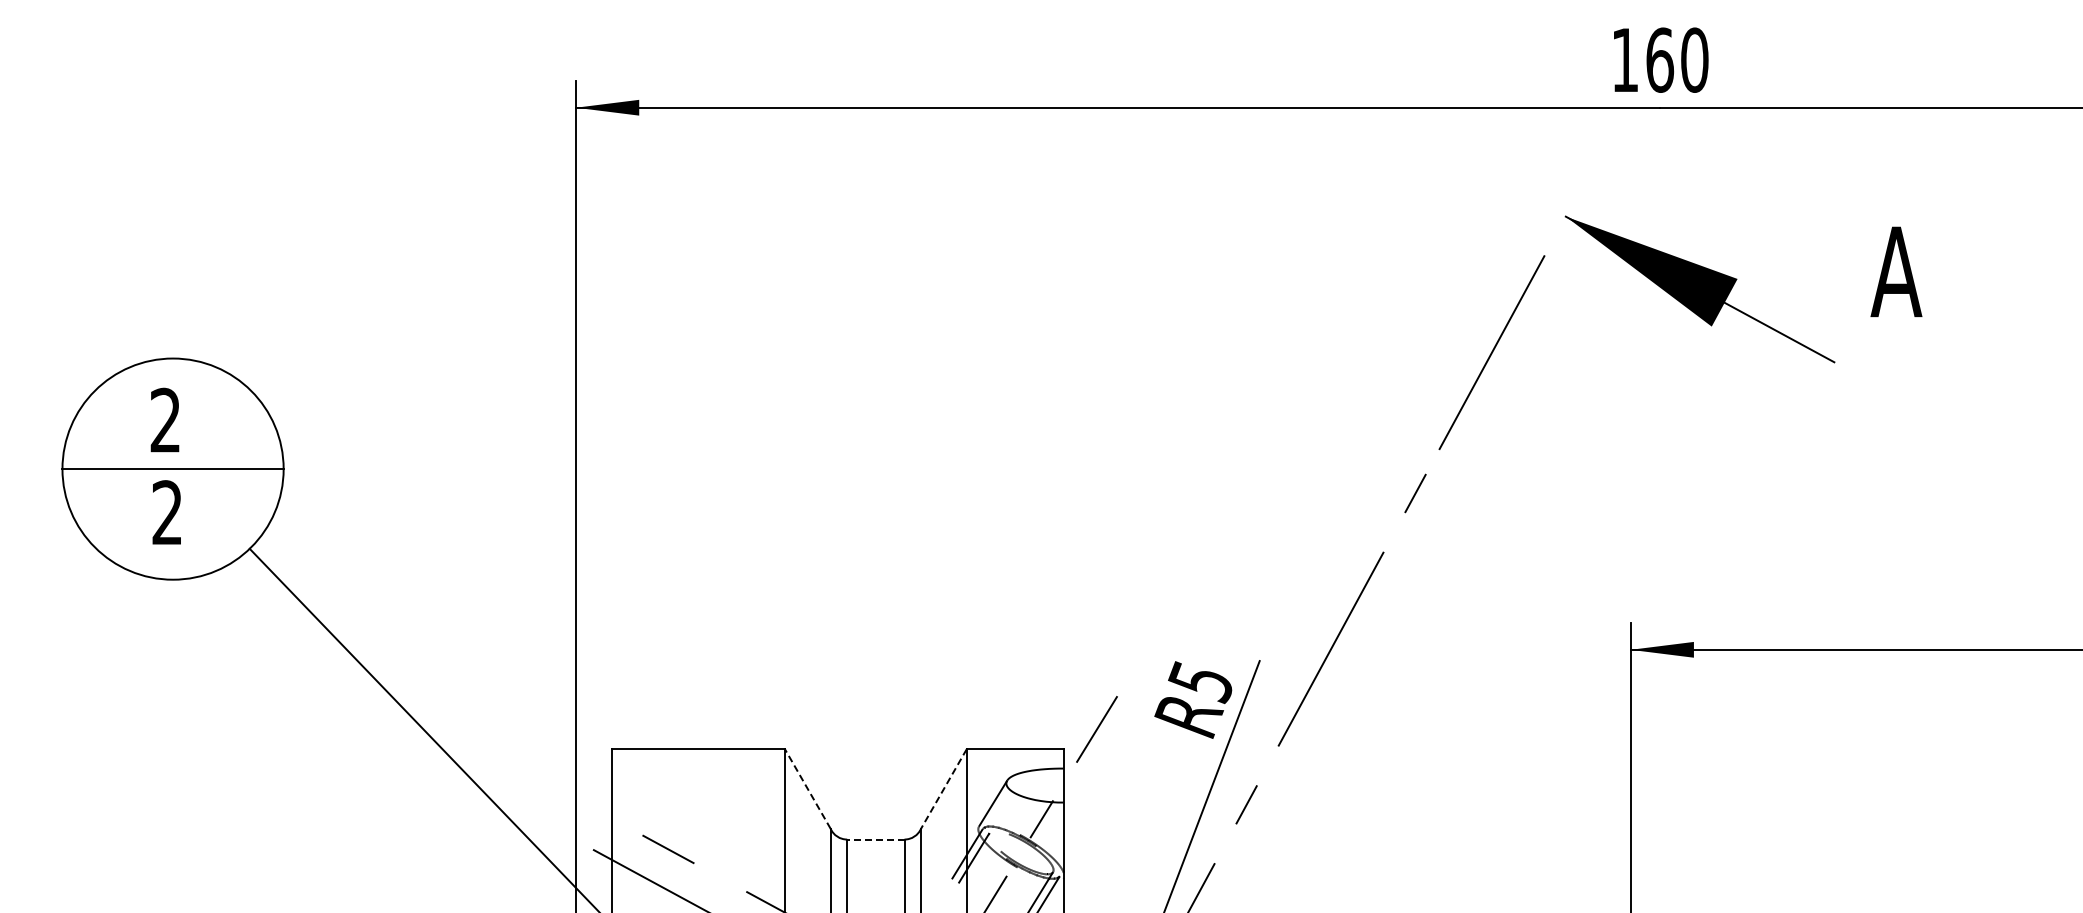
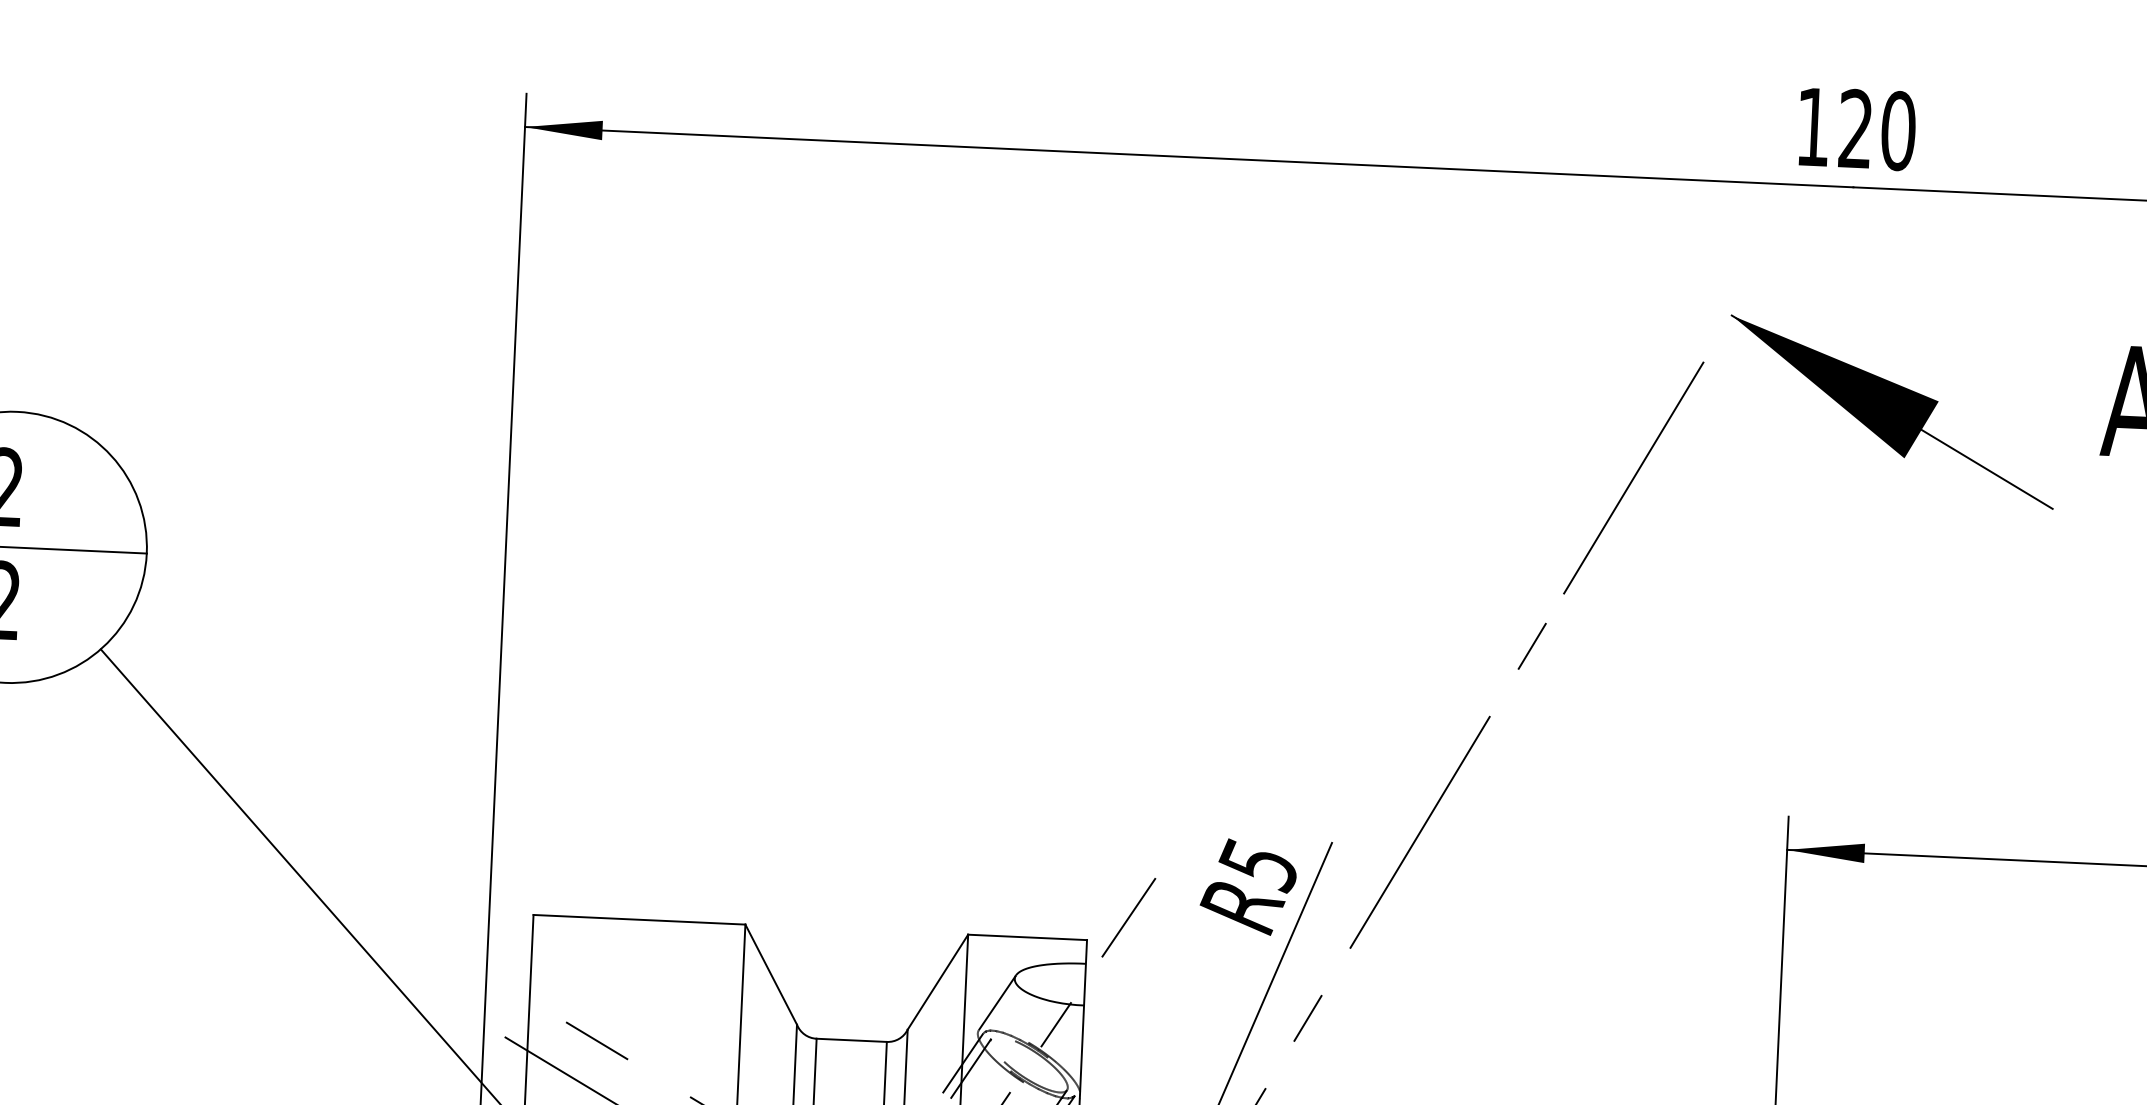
text: (1660, 59) -> (1856, 128), 160 -> 120
line: (807, 789) -> (770, 975), dashed -> solid
line: (943, 789) -> (937, 982), dashed -> solid
line: (875, 839) -> (851, 1040), dashed -> solid

